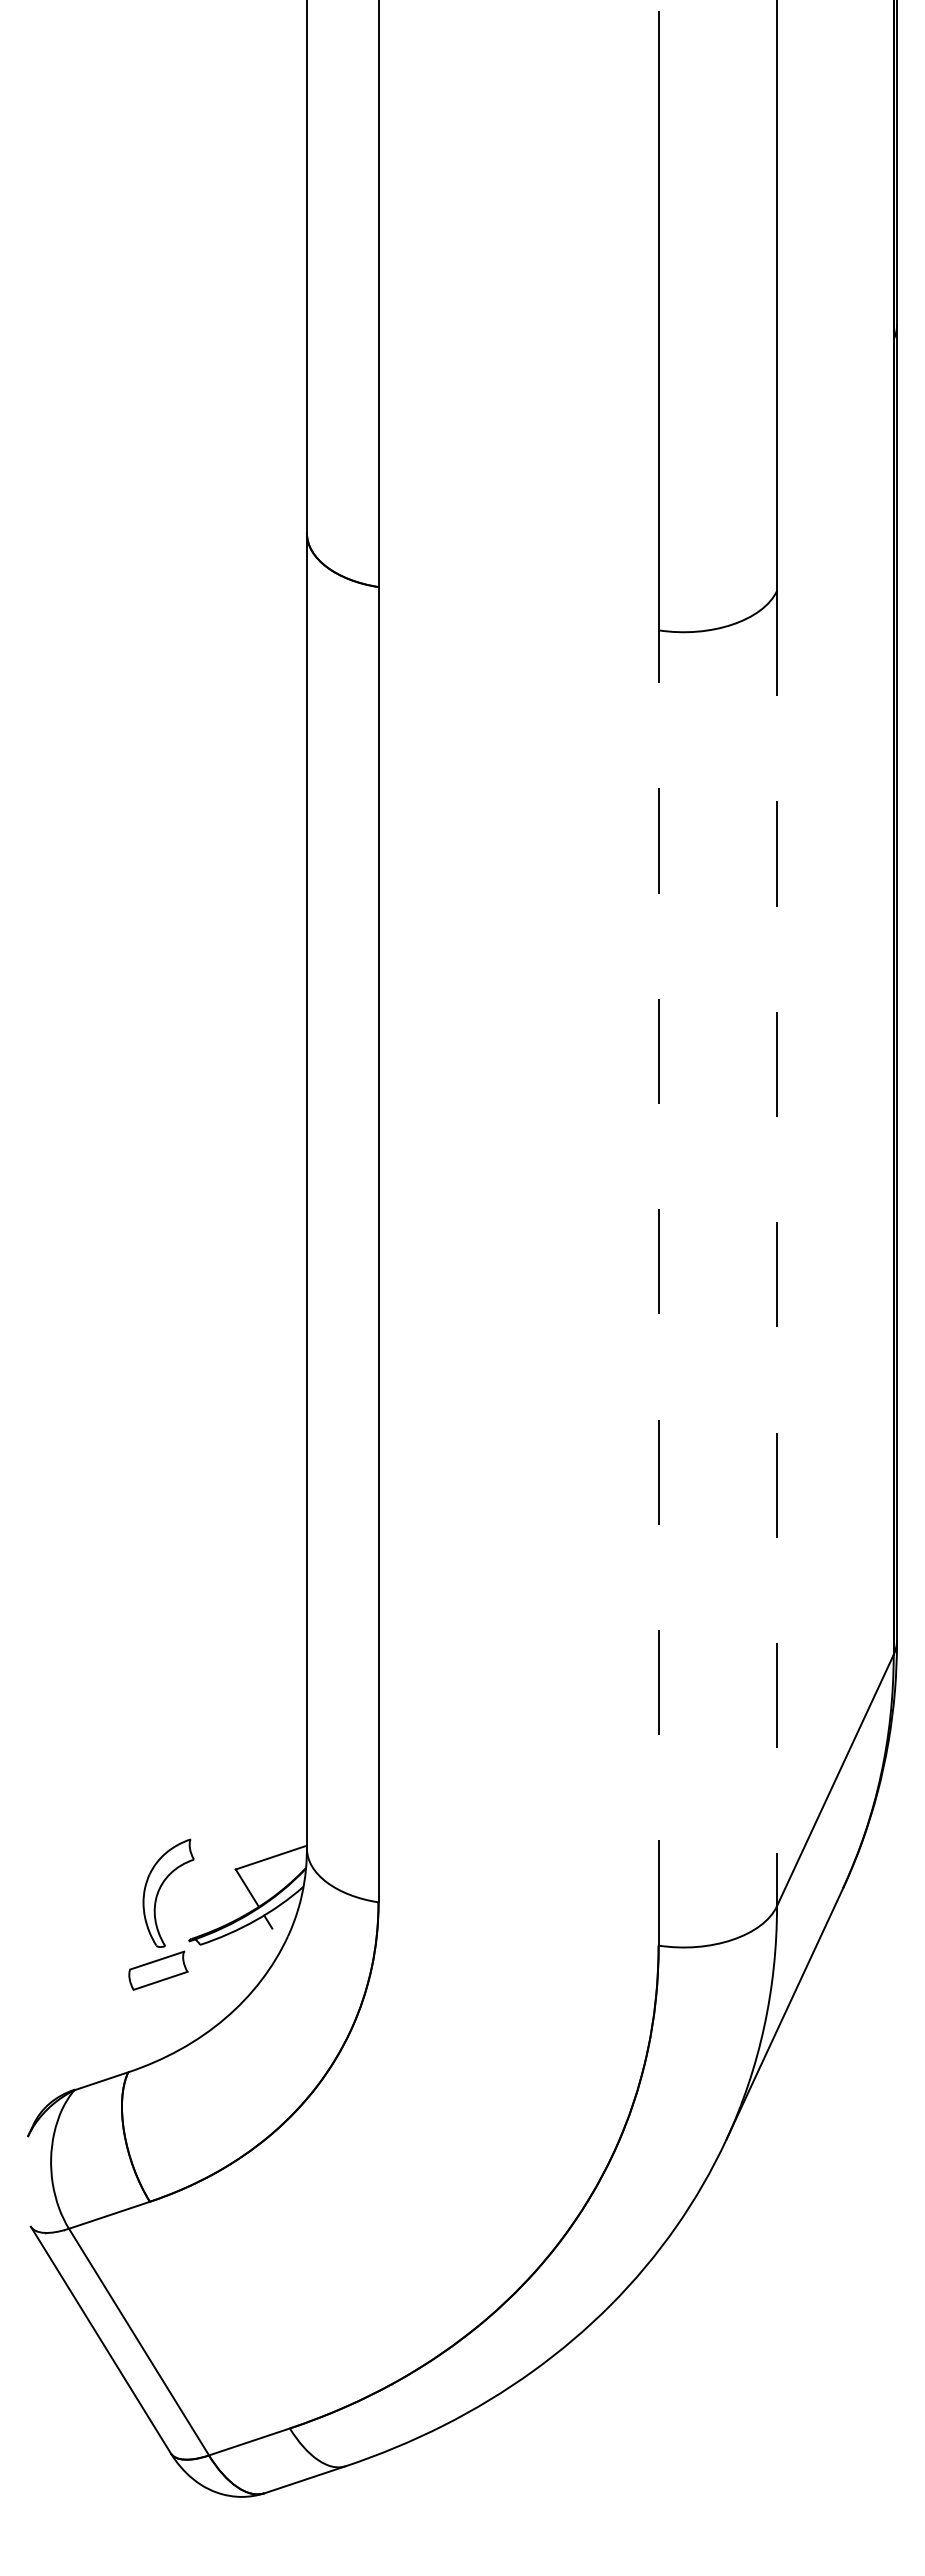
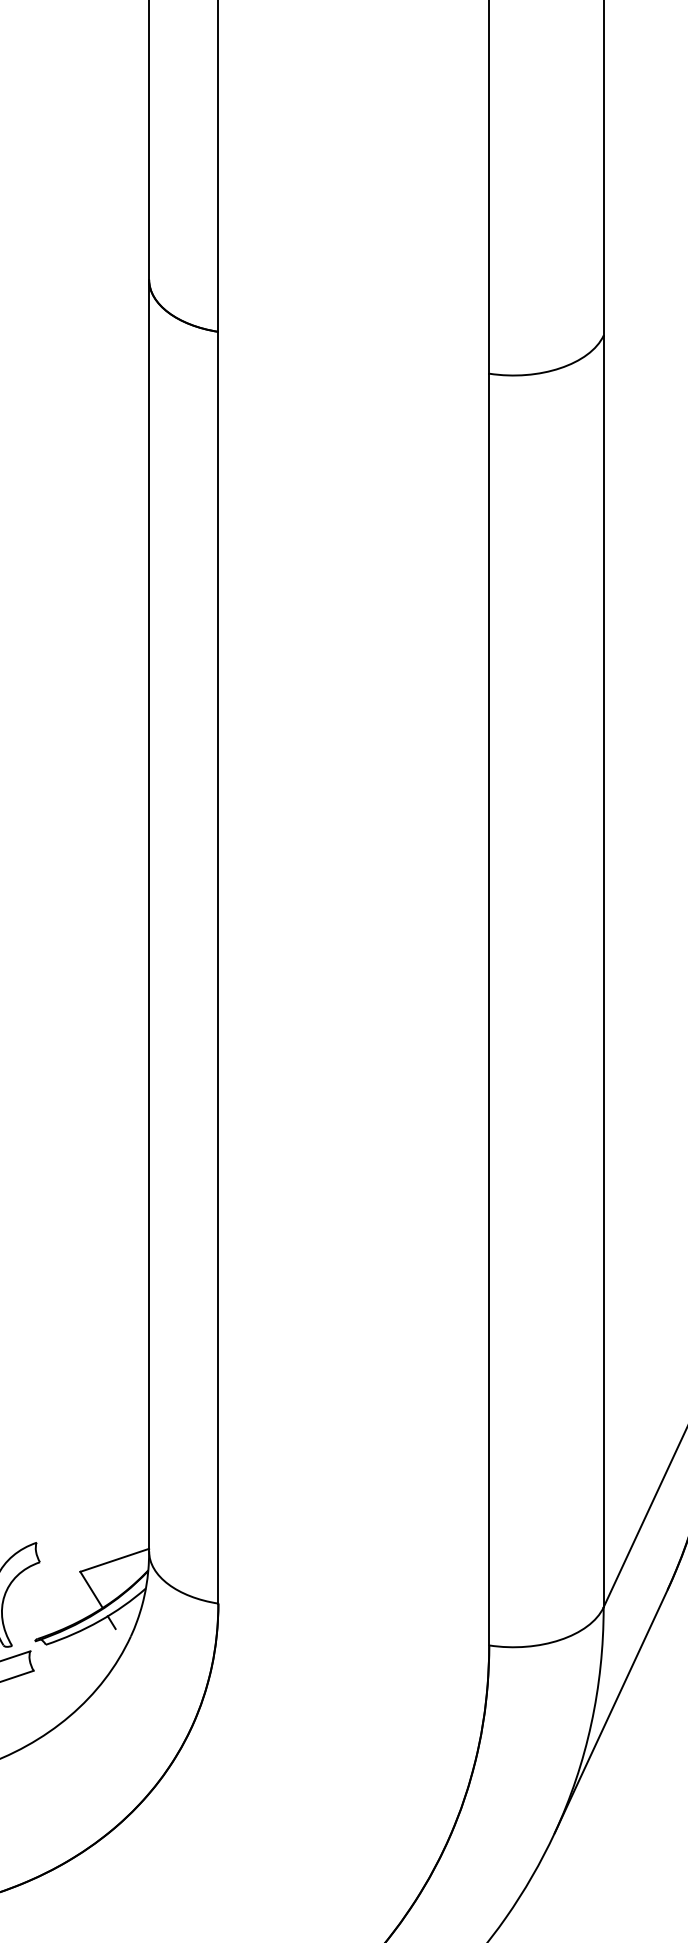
line: (777, 1248) -> (604, 971), dashed -> solid
line: (658, 1288) -> (489, 1010), dashed -> solid

